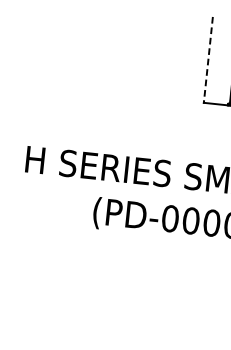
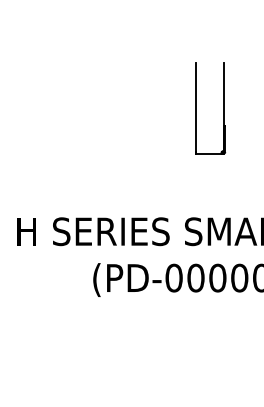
line: (208, 59) -> (196, 107), dashed -> solid

